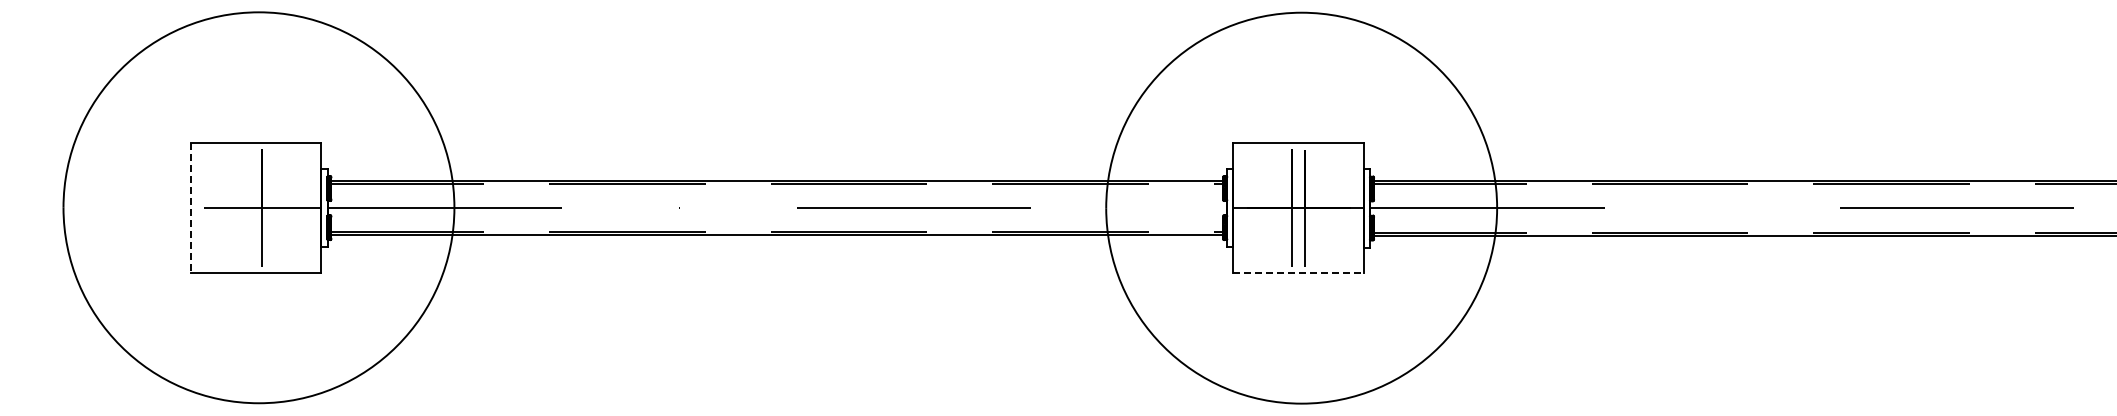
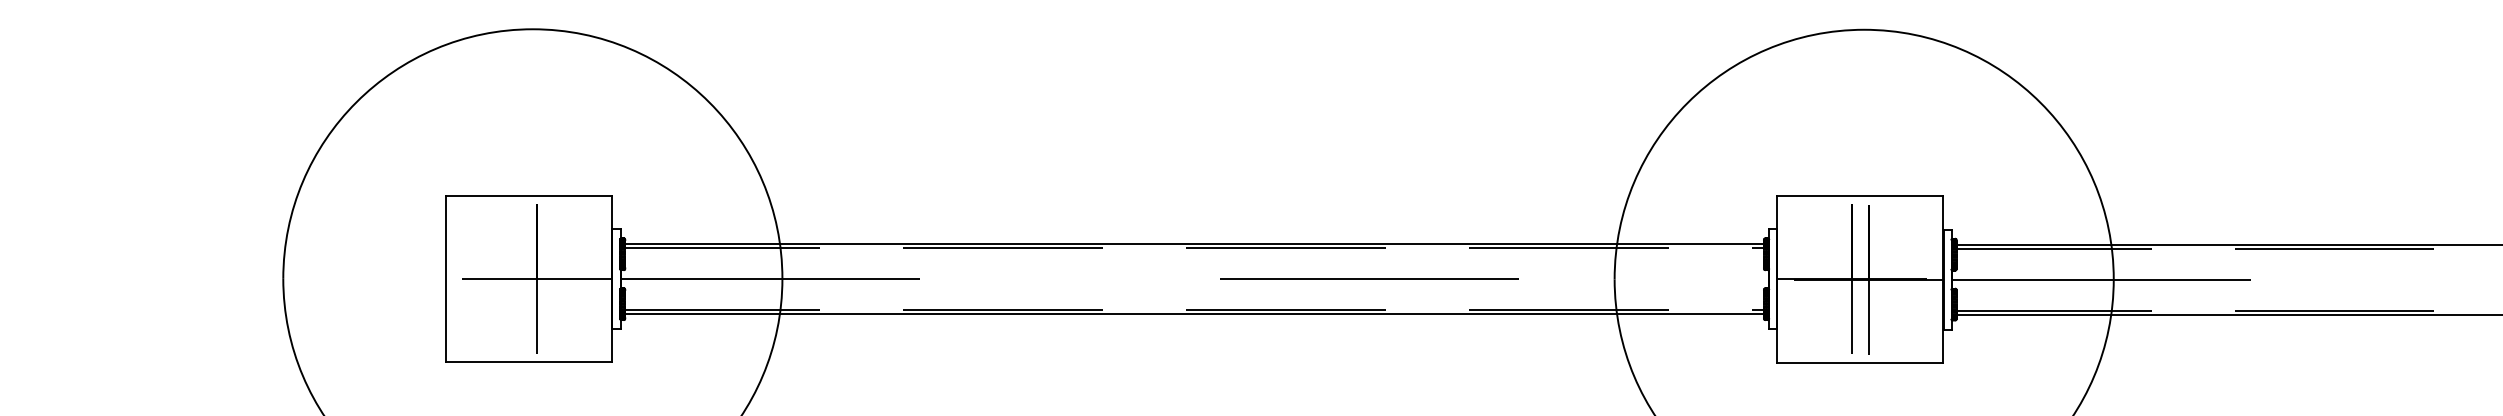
line: (190, 208) -> (445, 279), dashed -> solid
line: (1298, 273) -> (1860, 362), dashed -> solid

